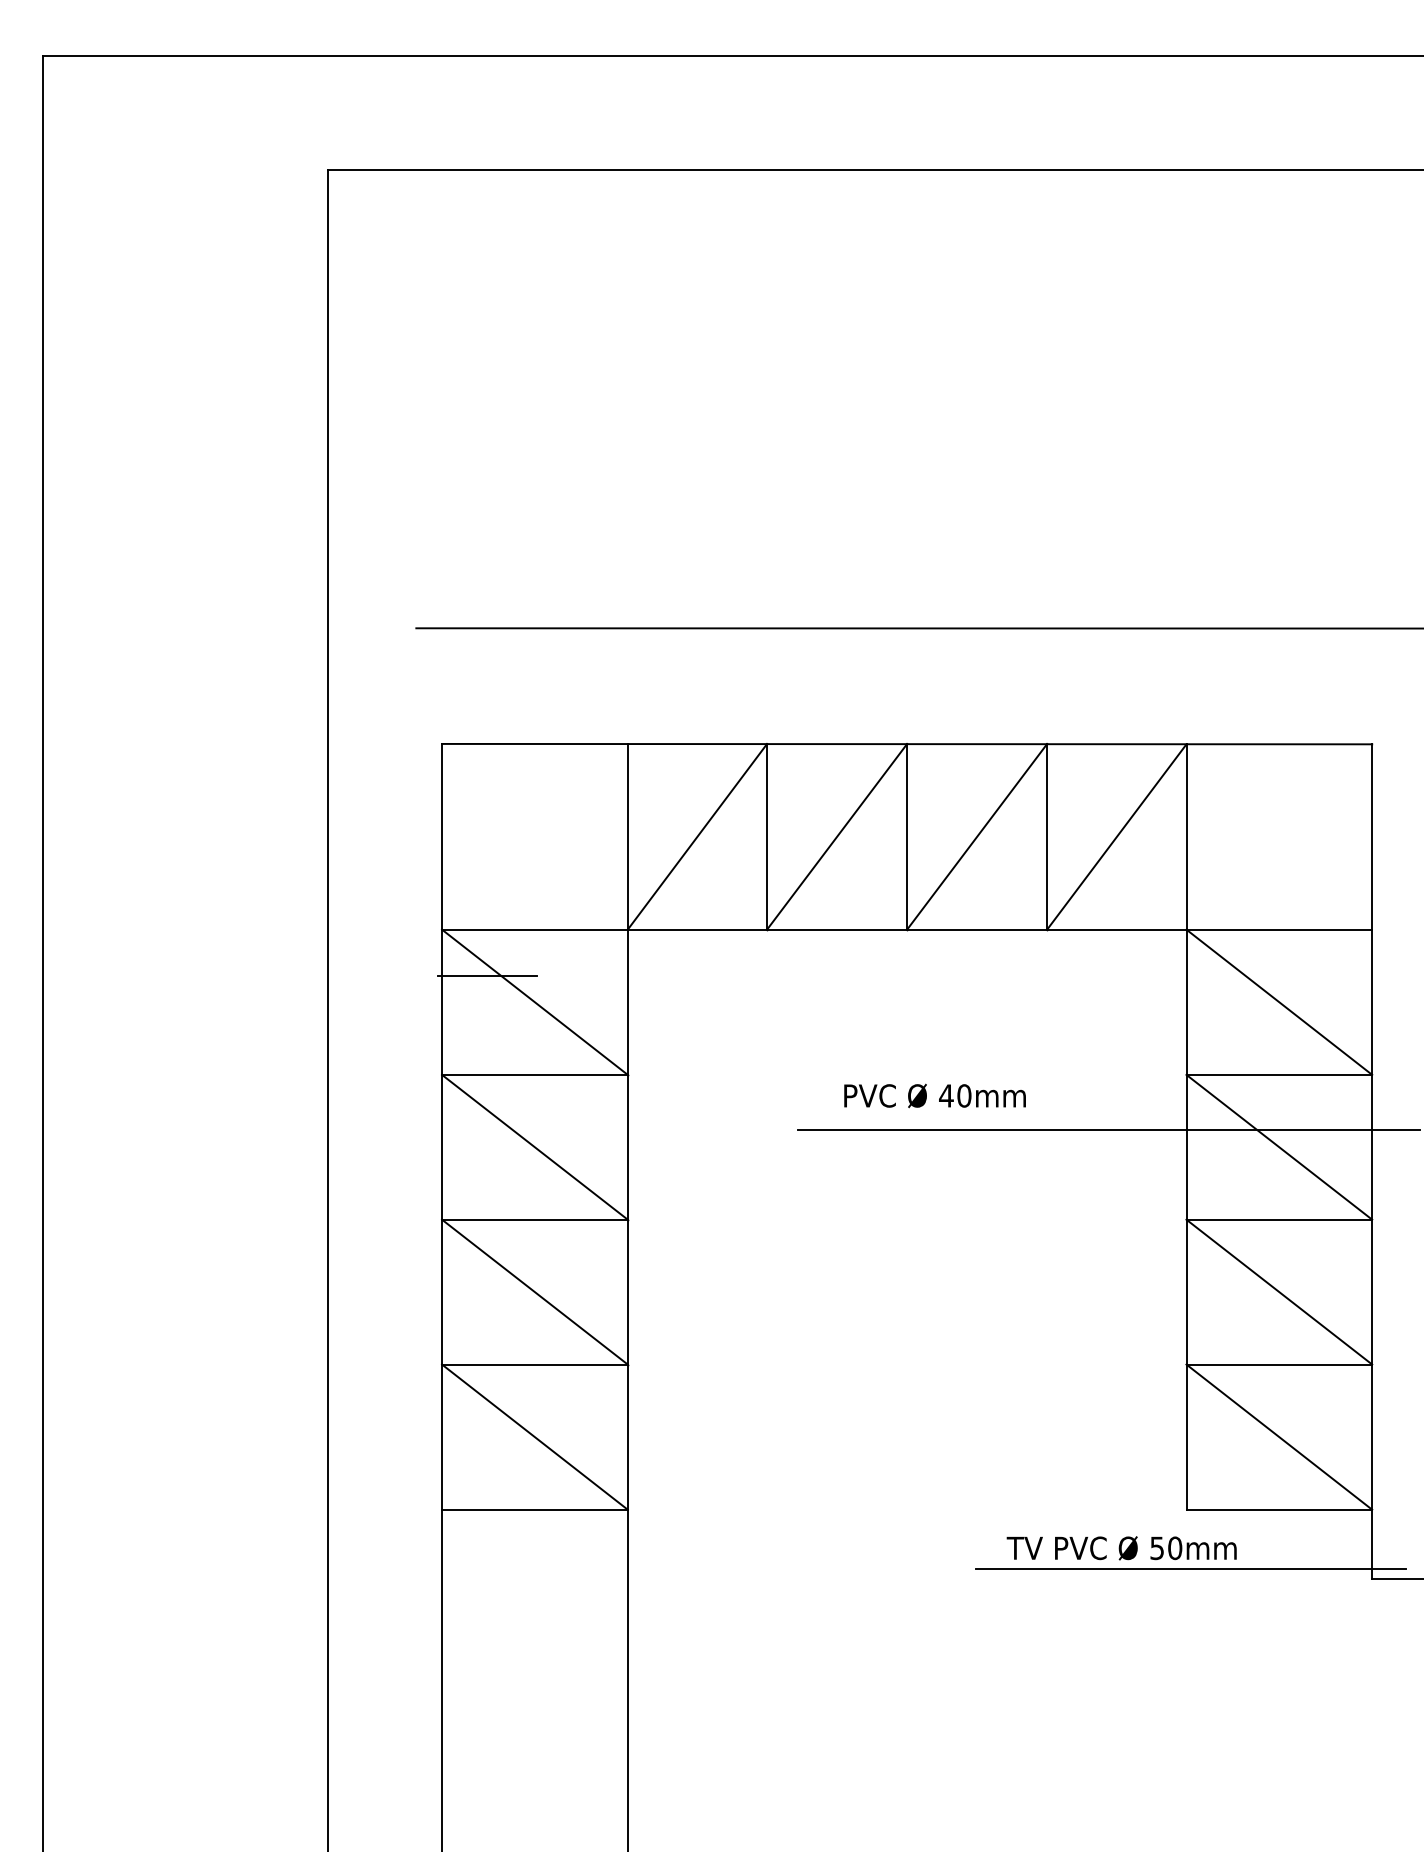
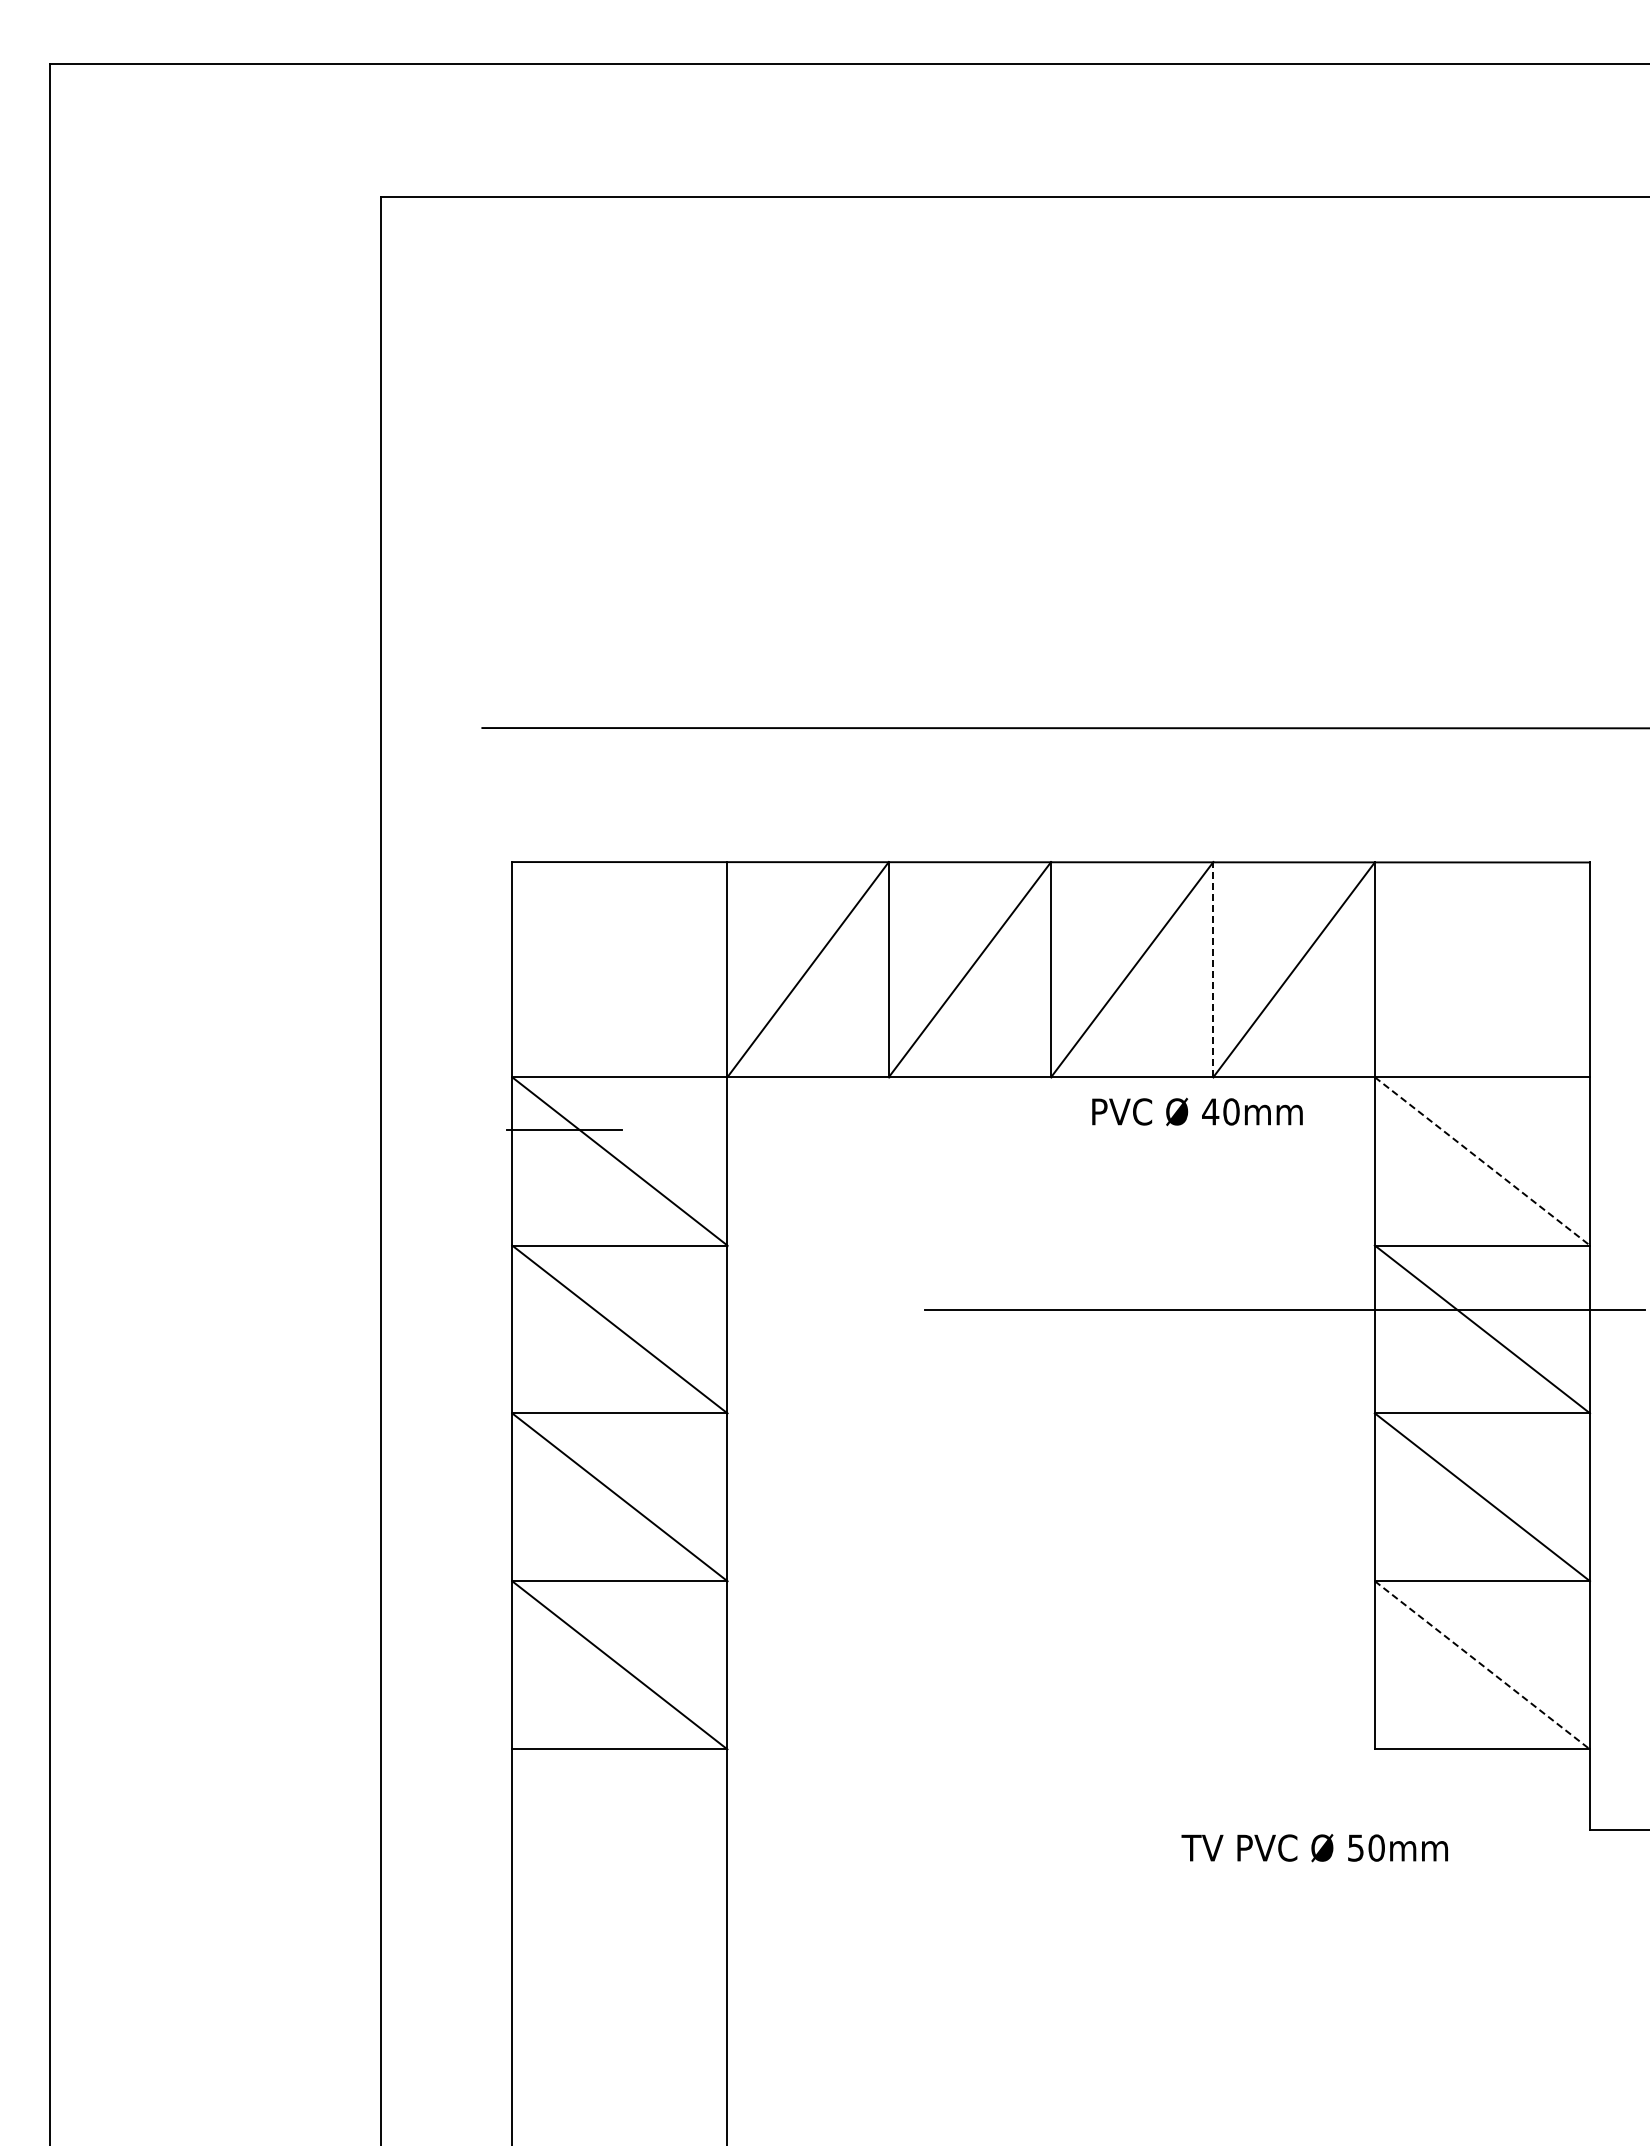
line: (1047, 836) -> (1213, 969), solid -> dashed
line: (1279, 1002) -> (1482, 1161), solid -> dashed
text: (935, 1095) -> (1197, 1111), moved
line: (1279, 1437) -> (1482, 1665), solid -> dashed
text: (1121, 1548) -> (1314, 1848), moved
line: (1191, 1568) -> (1380, 1817), removed

